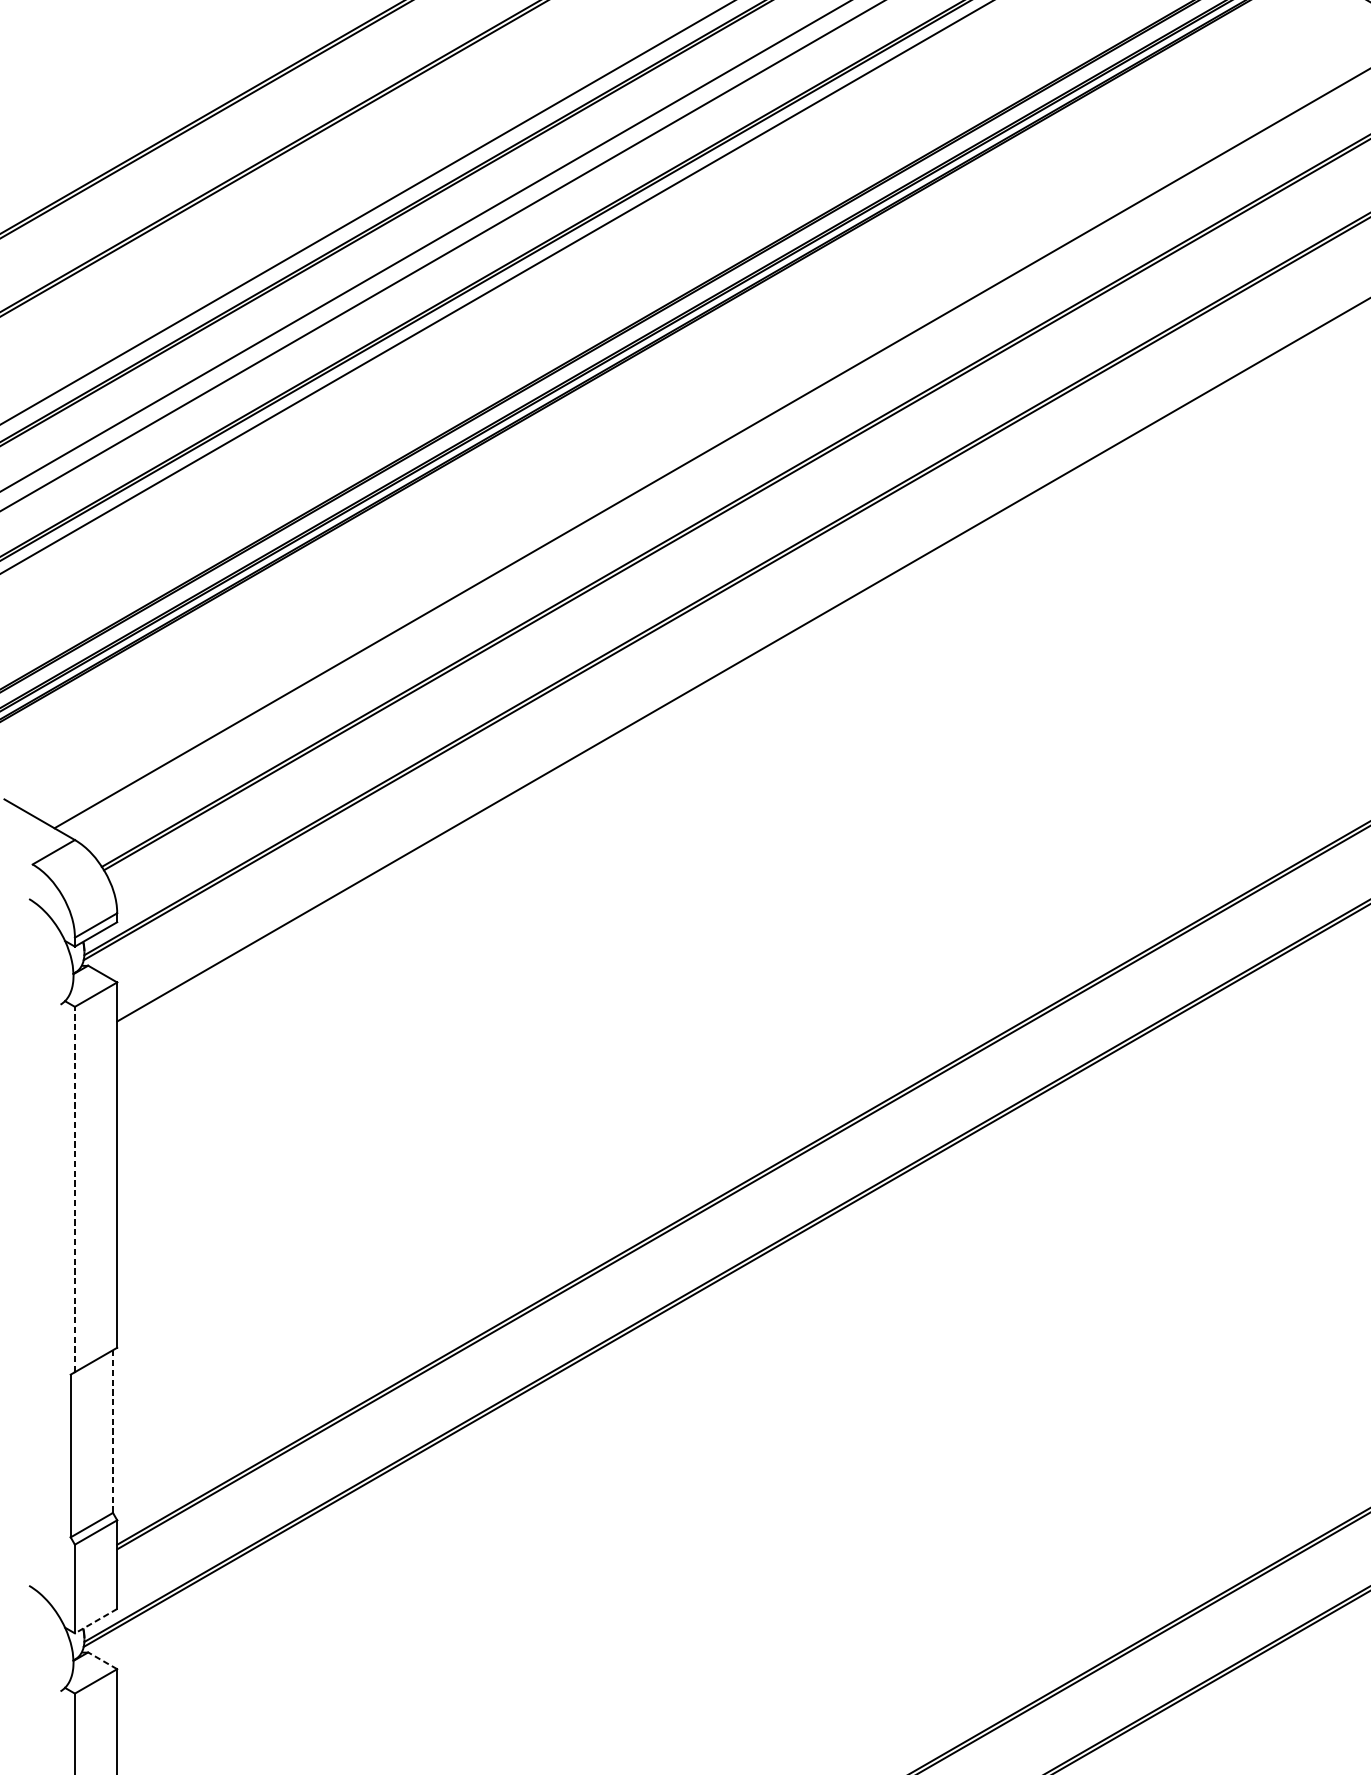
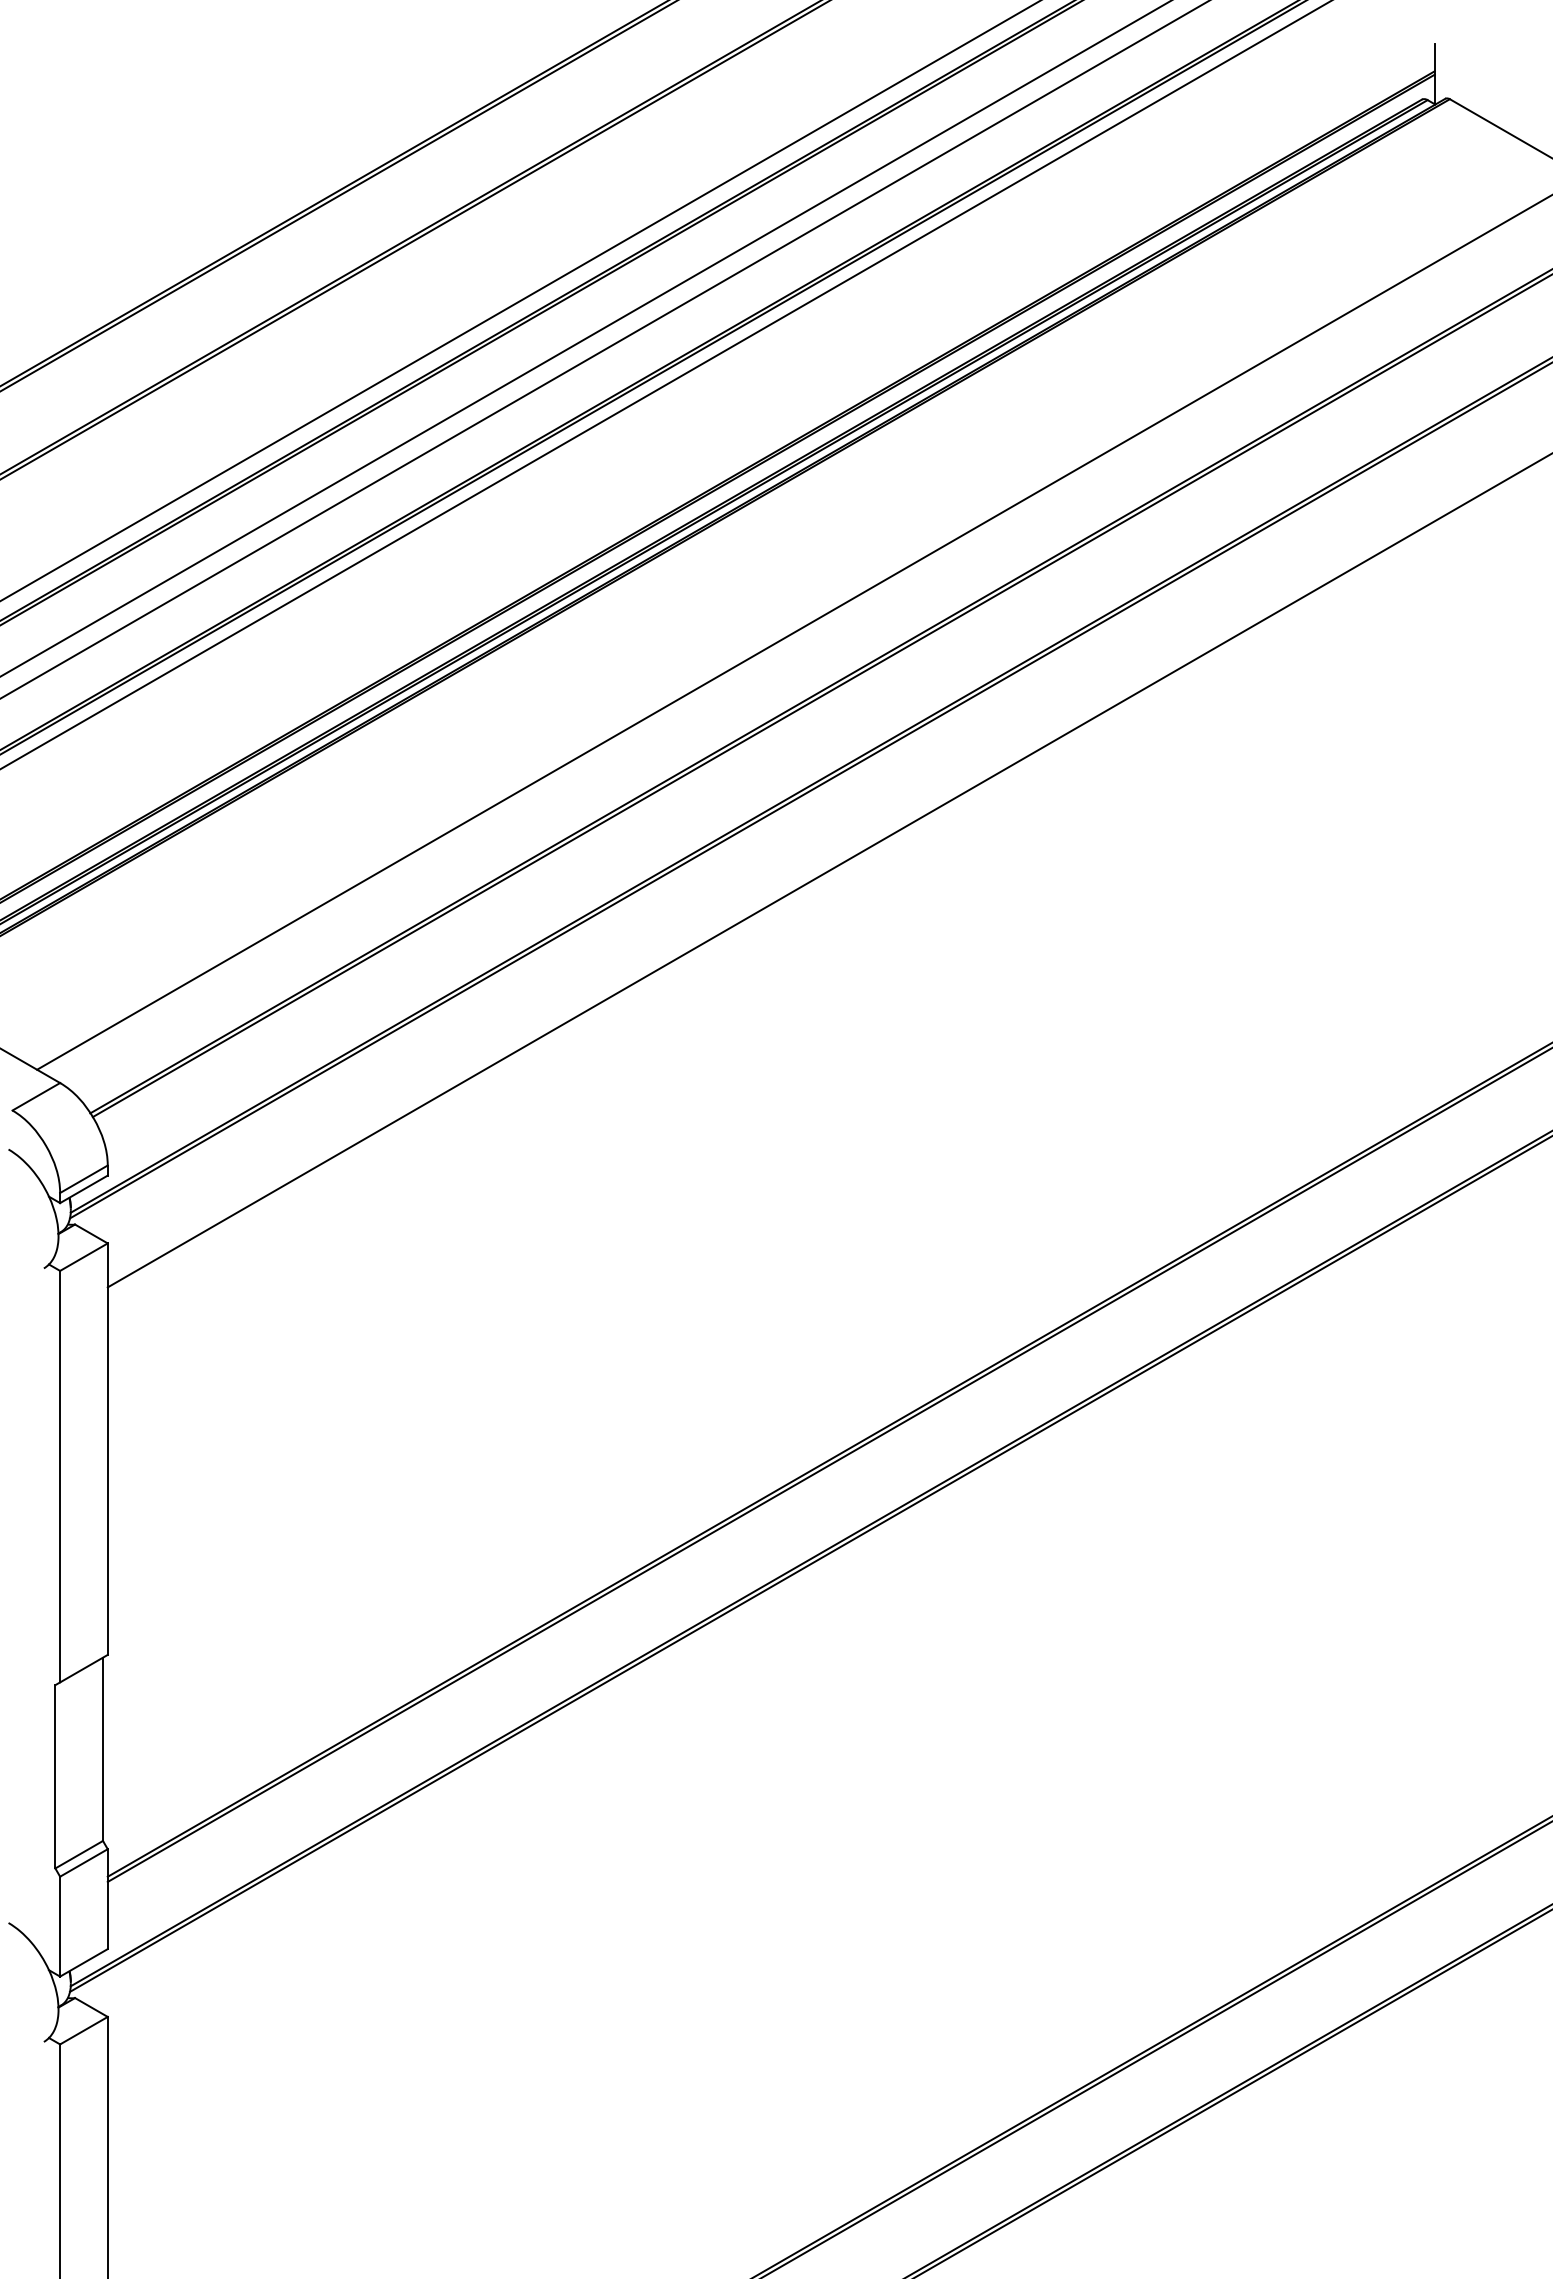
line: (75, 1189) -> (60, 1476), dashed -> solid
line: (113, 1431) -> (103, 1749), dashed -> solid
line: (95, 1621) -> (83, 1963), dashed -> solid
line: (102, 1660) -> (91, 2007), dashed -> solid

